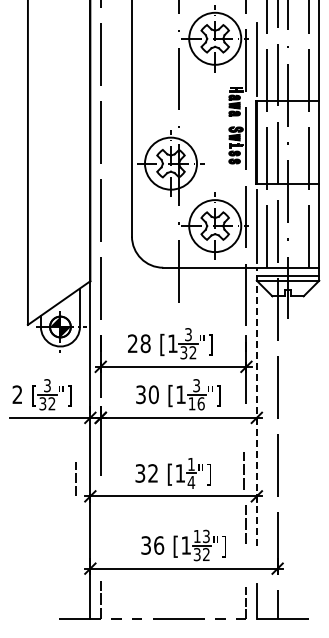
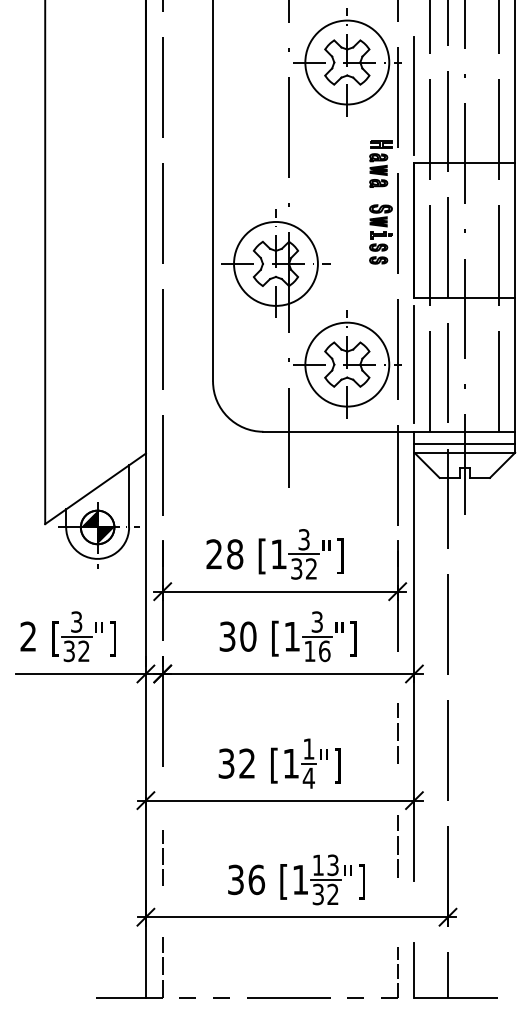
line: (256, 406) -> (413, 655), dashed -> solid
line: (243, 470) -> (396, 733), moved
line: (75, 478) -> (162, 857), moved

